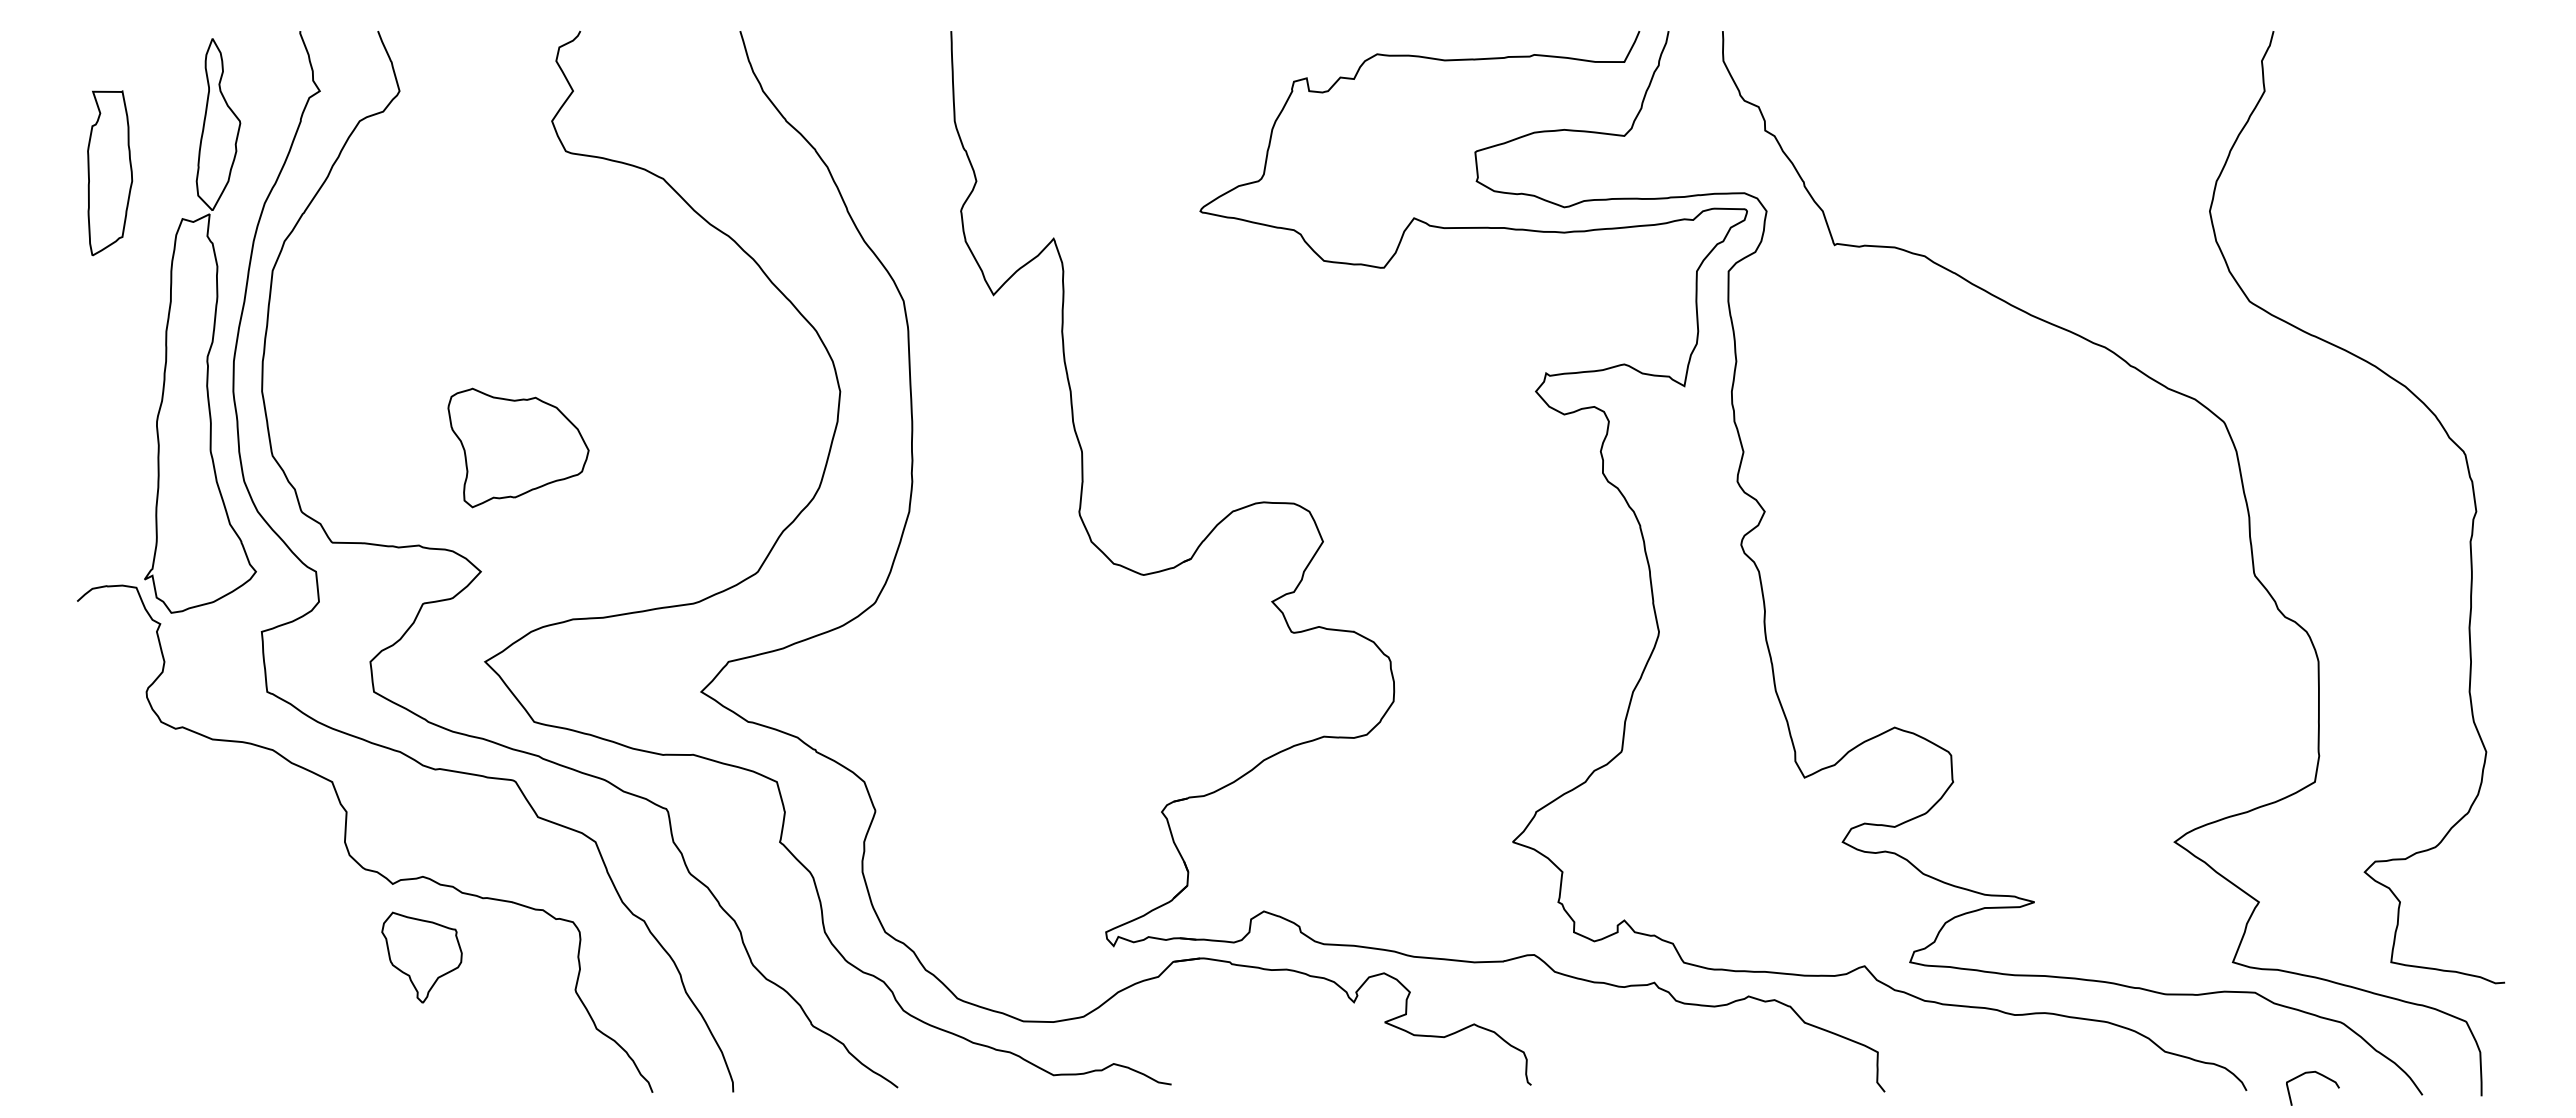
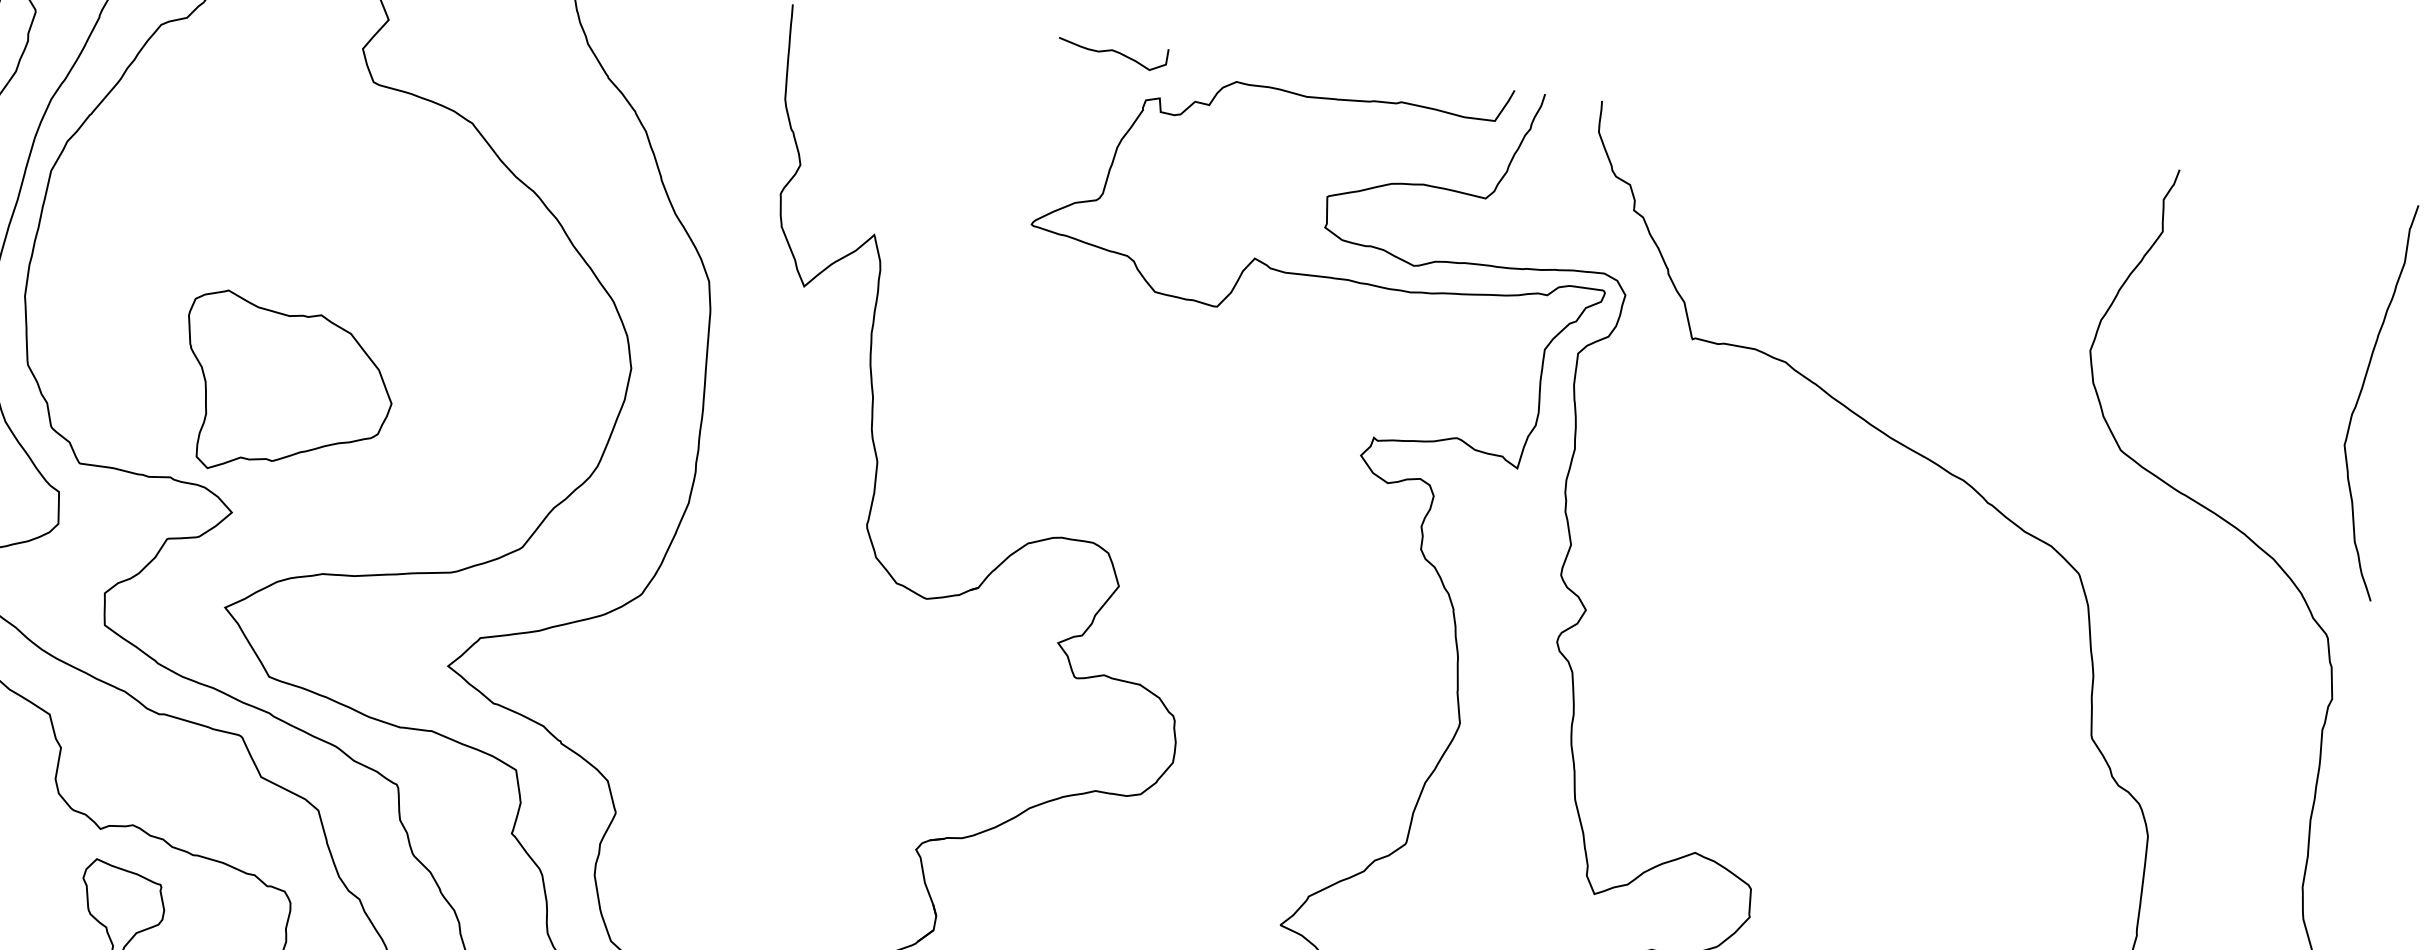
curve: (1257, 39) -> (1112, 51), added
curve: (2469, 222) -> (2361, 394), added
part: (518, 447) -> (286, 386), size x1.43

